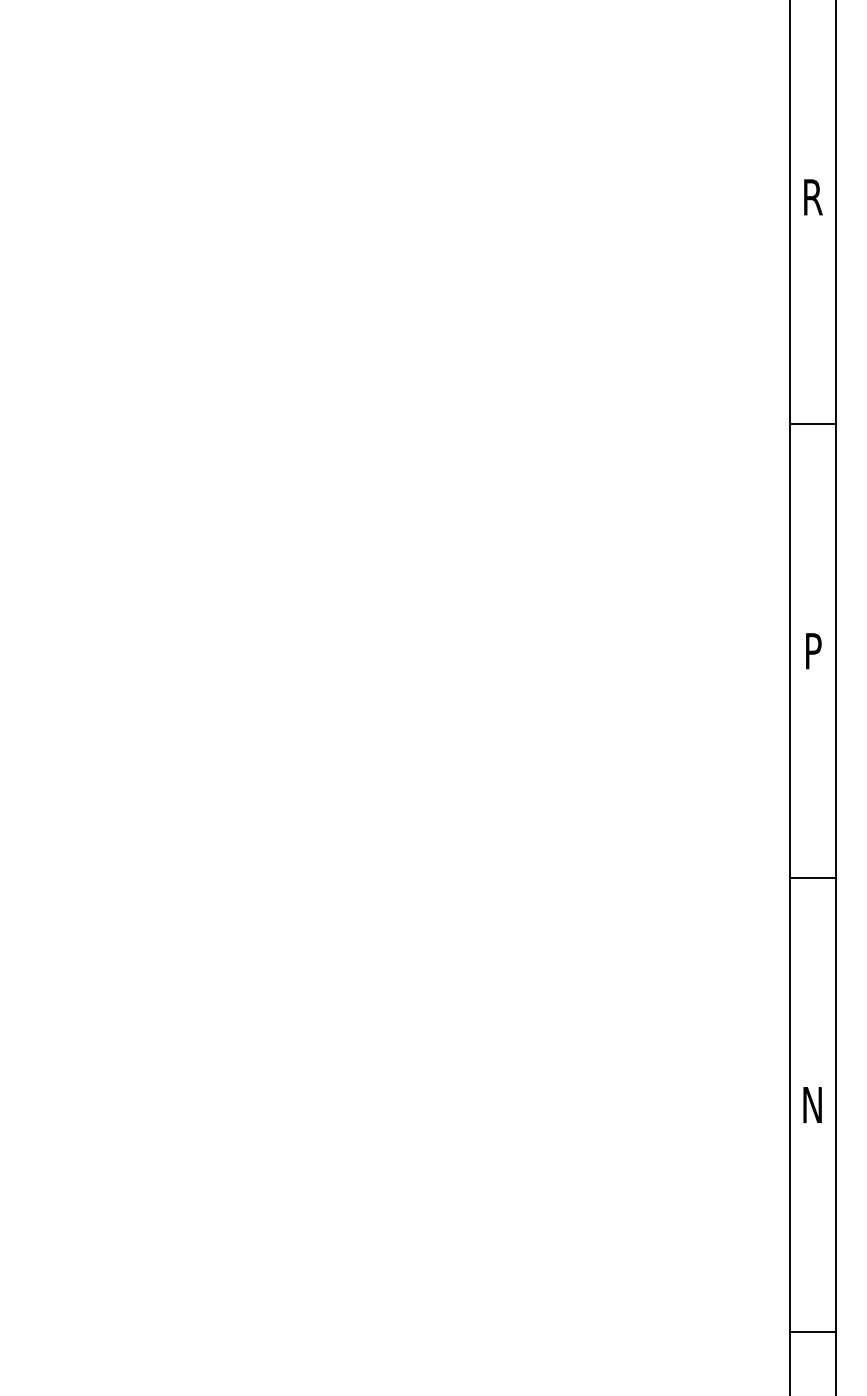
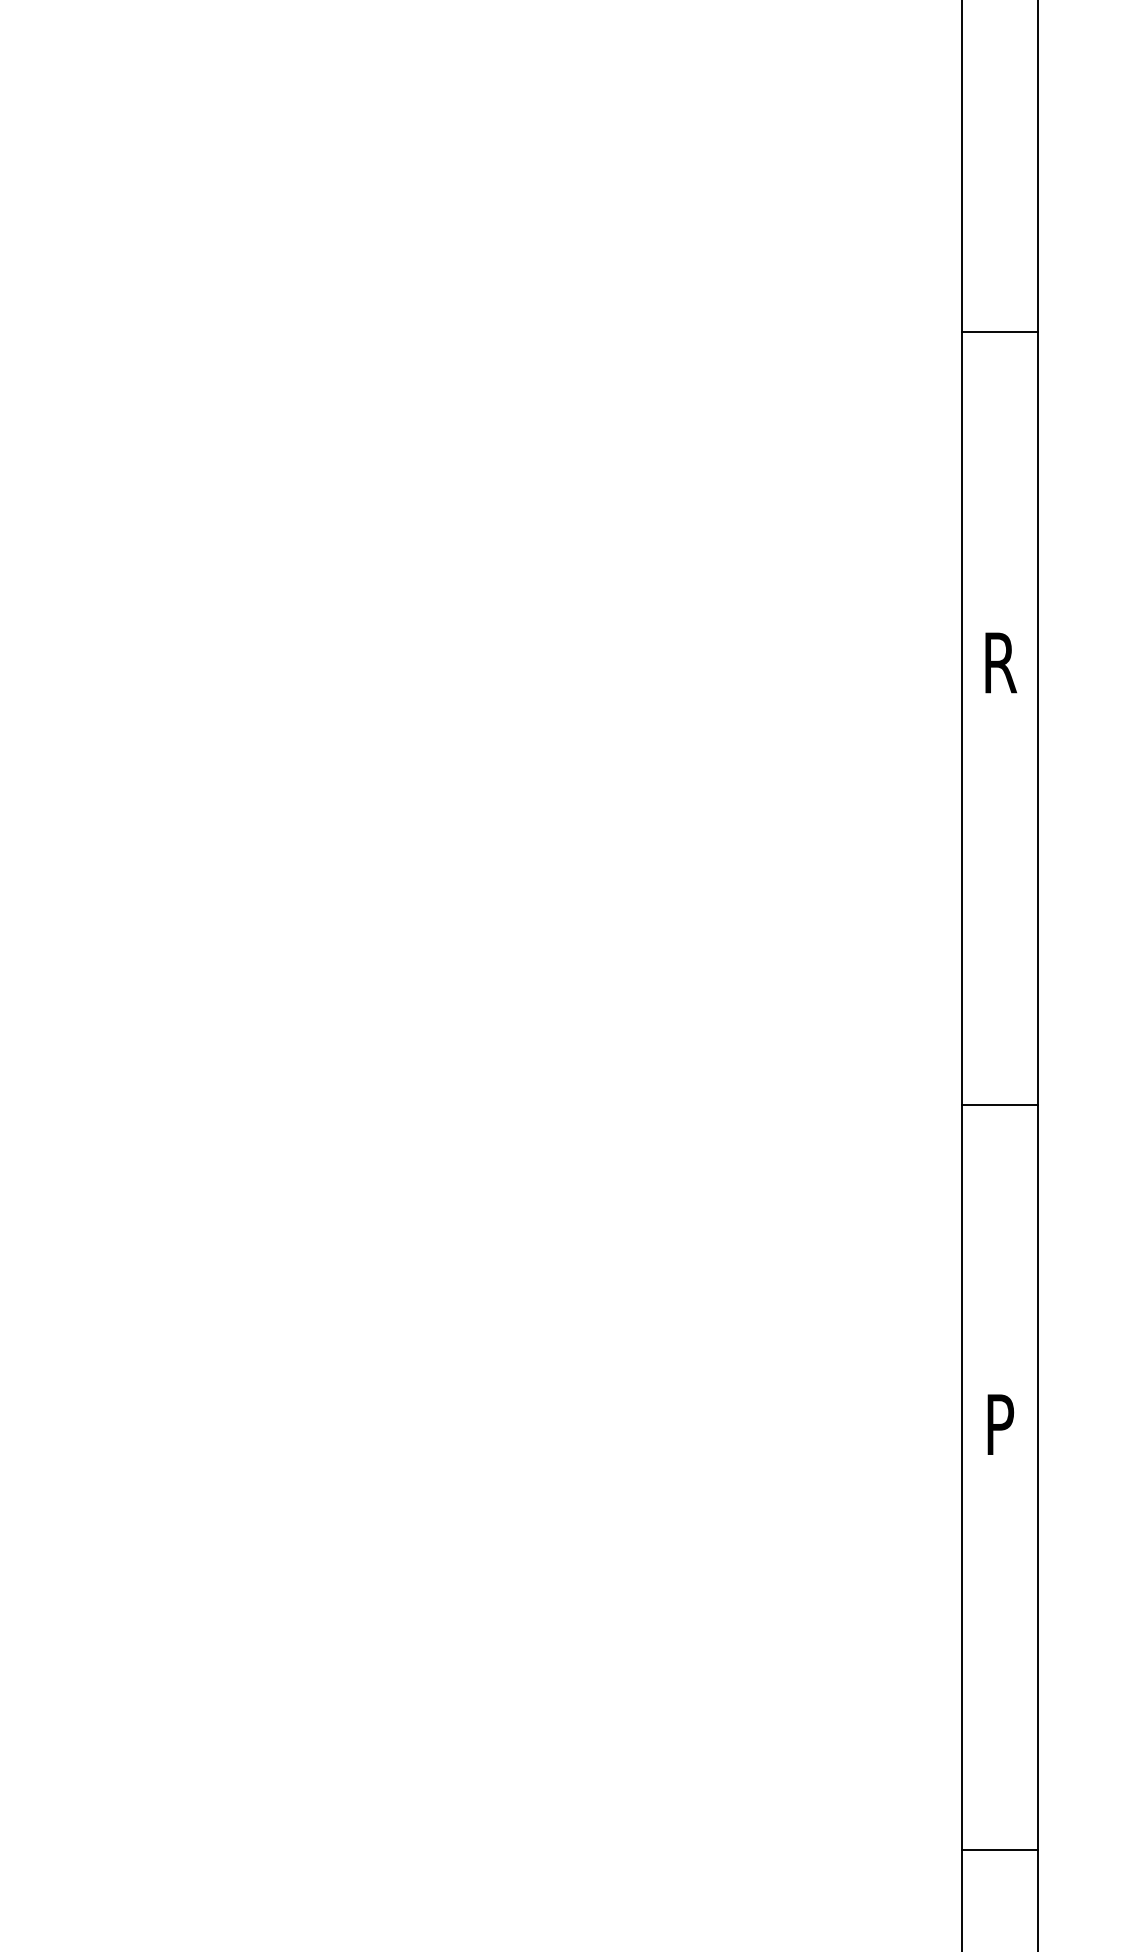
line: (812, 423) -> (998, 331), moved
text: (813, 651) -> (1000, 663), P -> R
line: (812, 877) -> (998, 1104), moved
text: (812, 1104) -> (998, 1423), N -> P
line: (812, 1331) -> (998, 1850), moved

